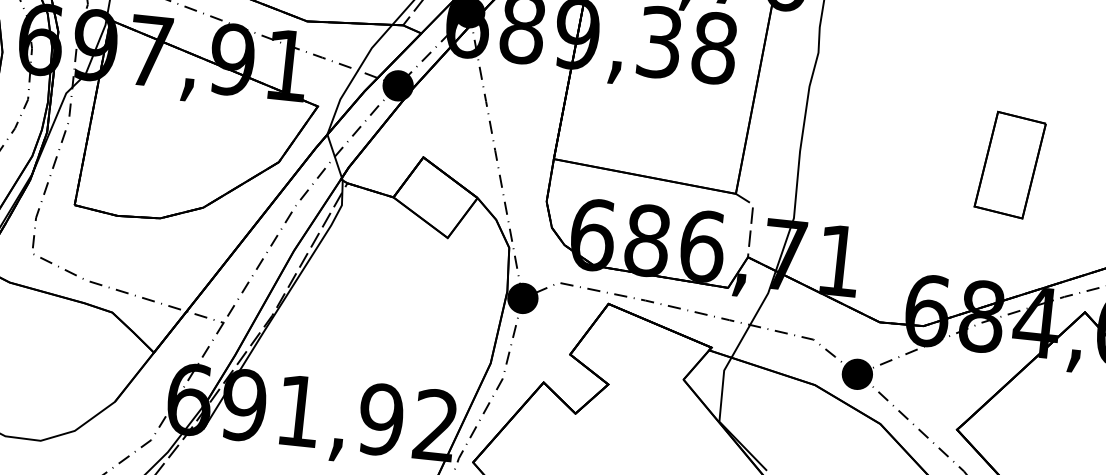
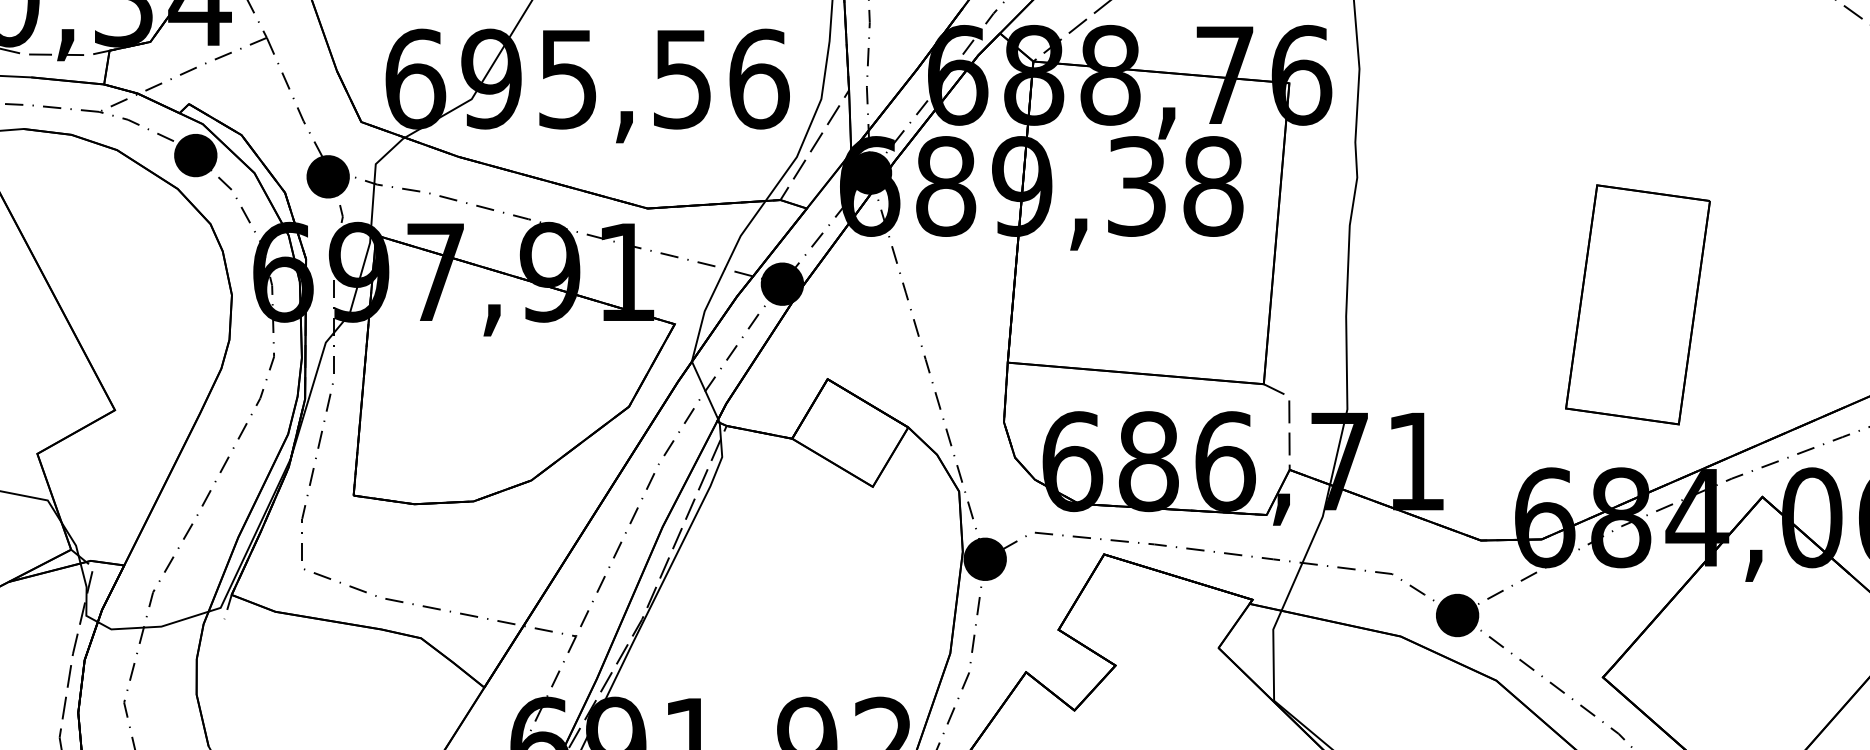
part: (1009, 164) -> (1637, 304), size x1.67

